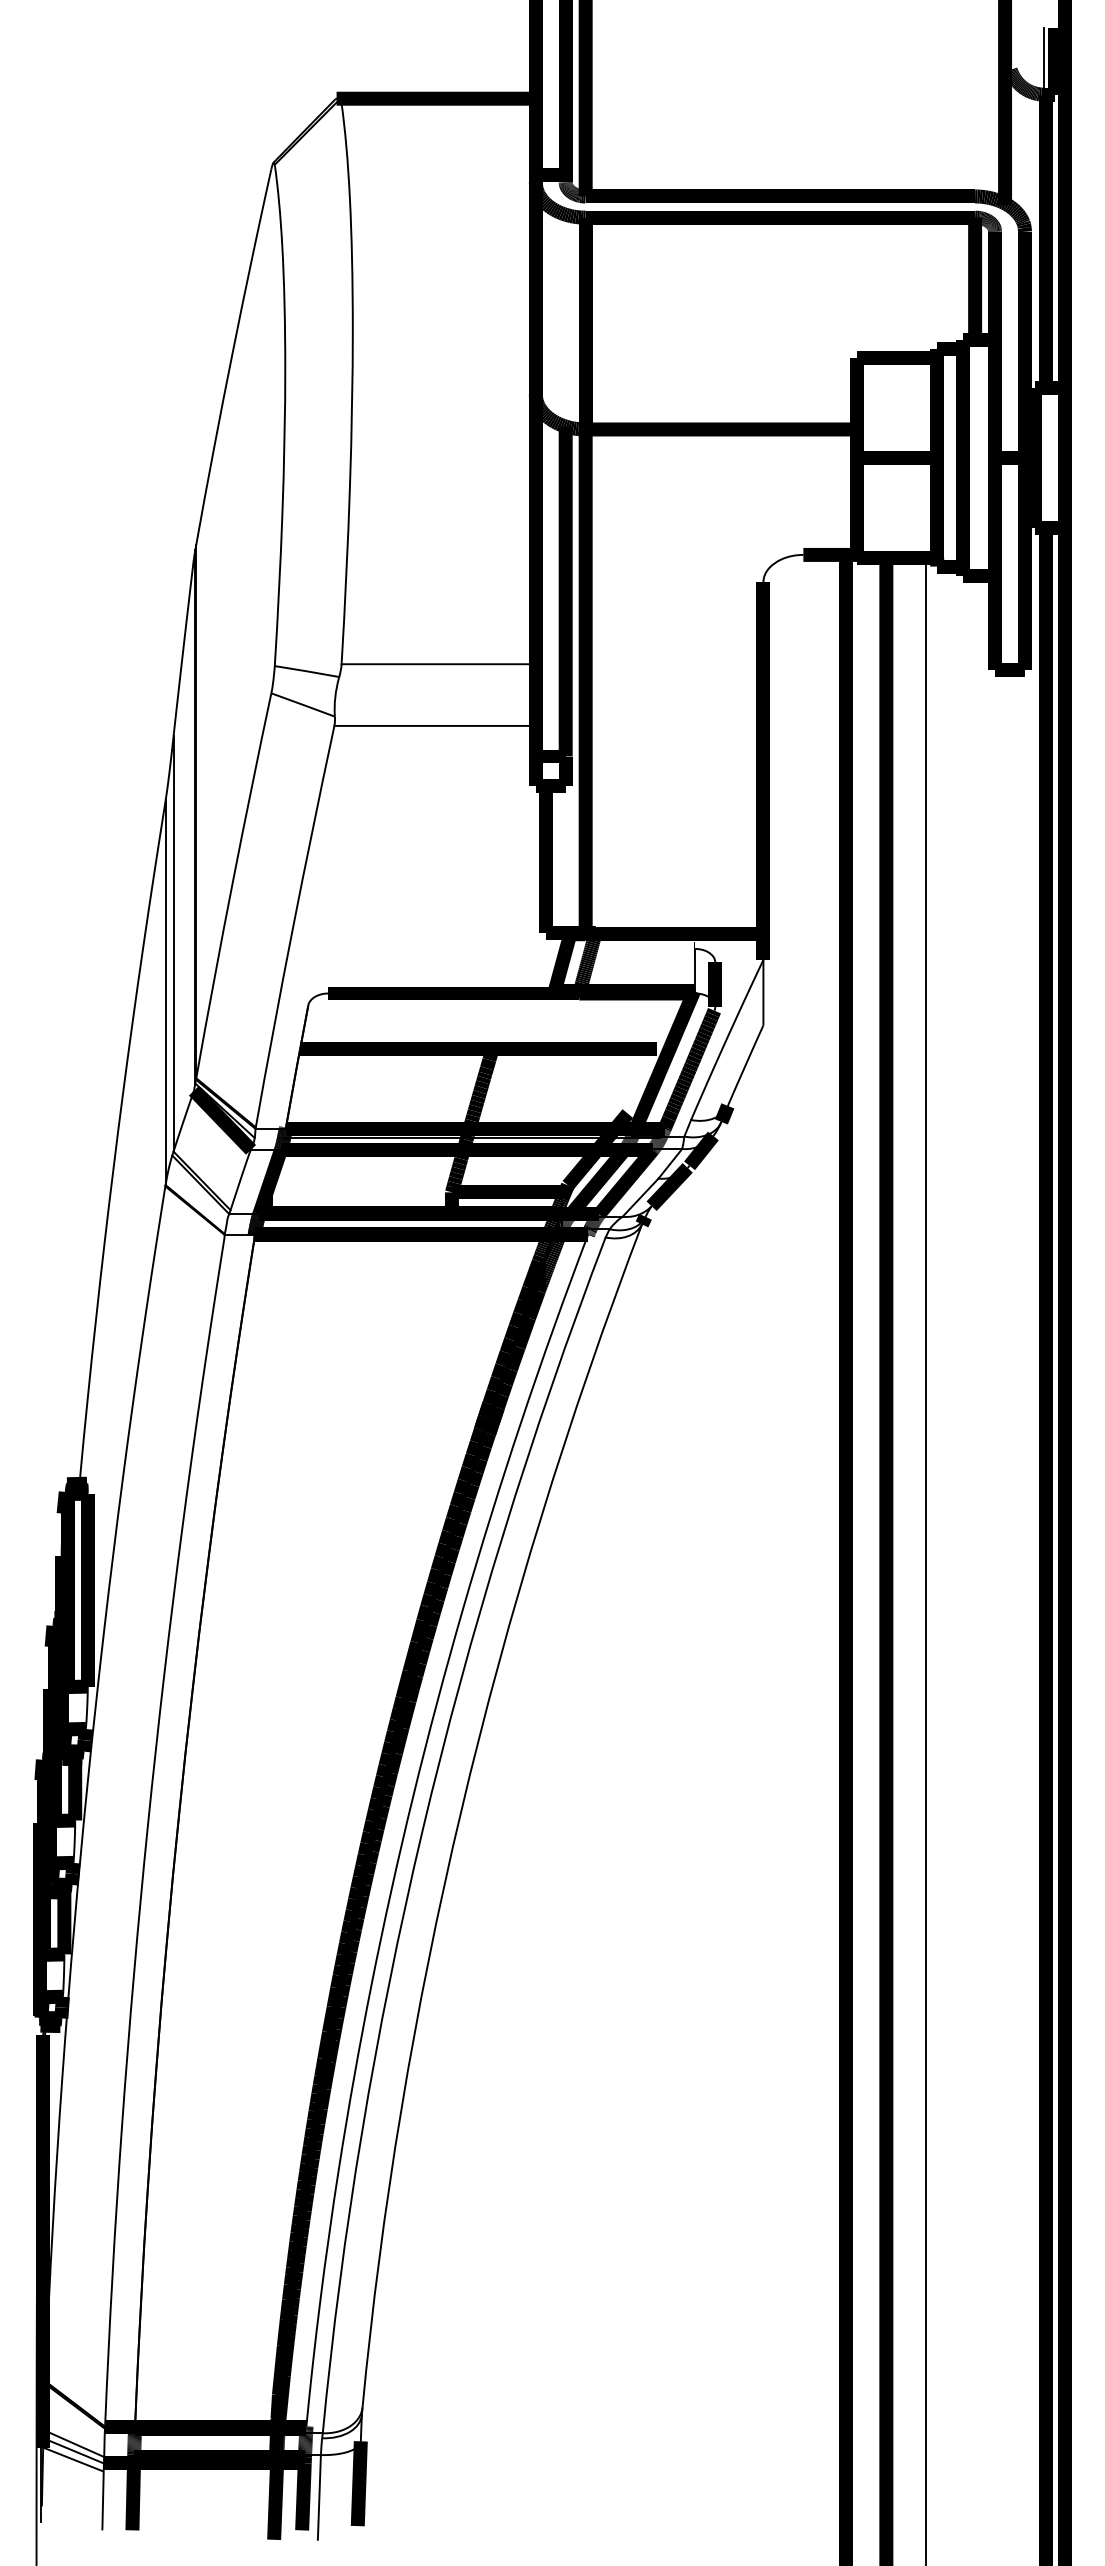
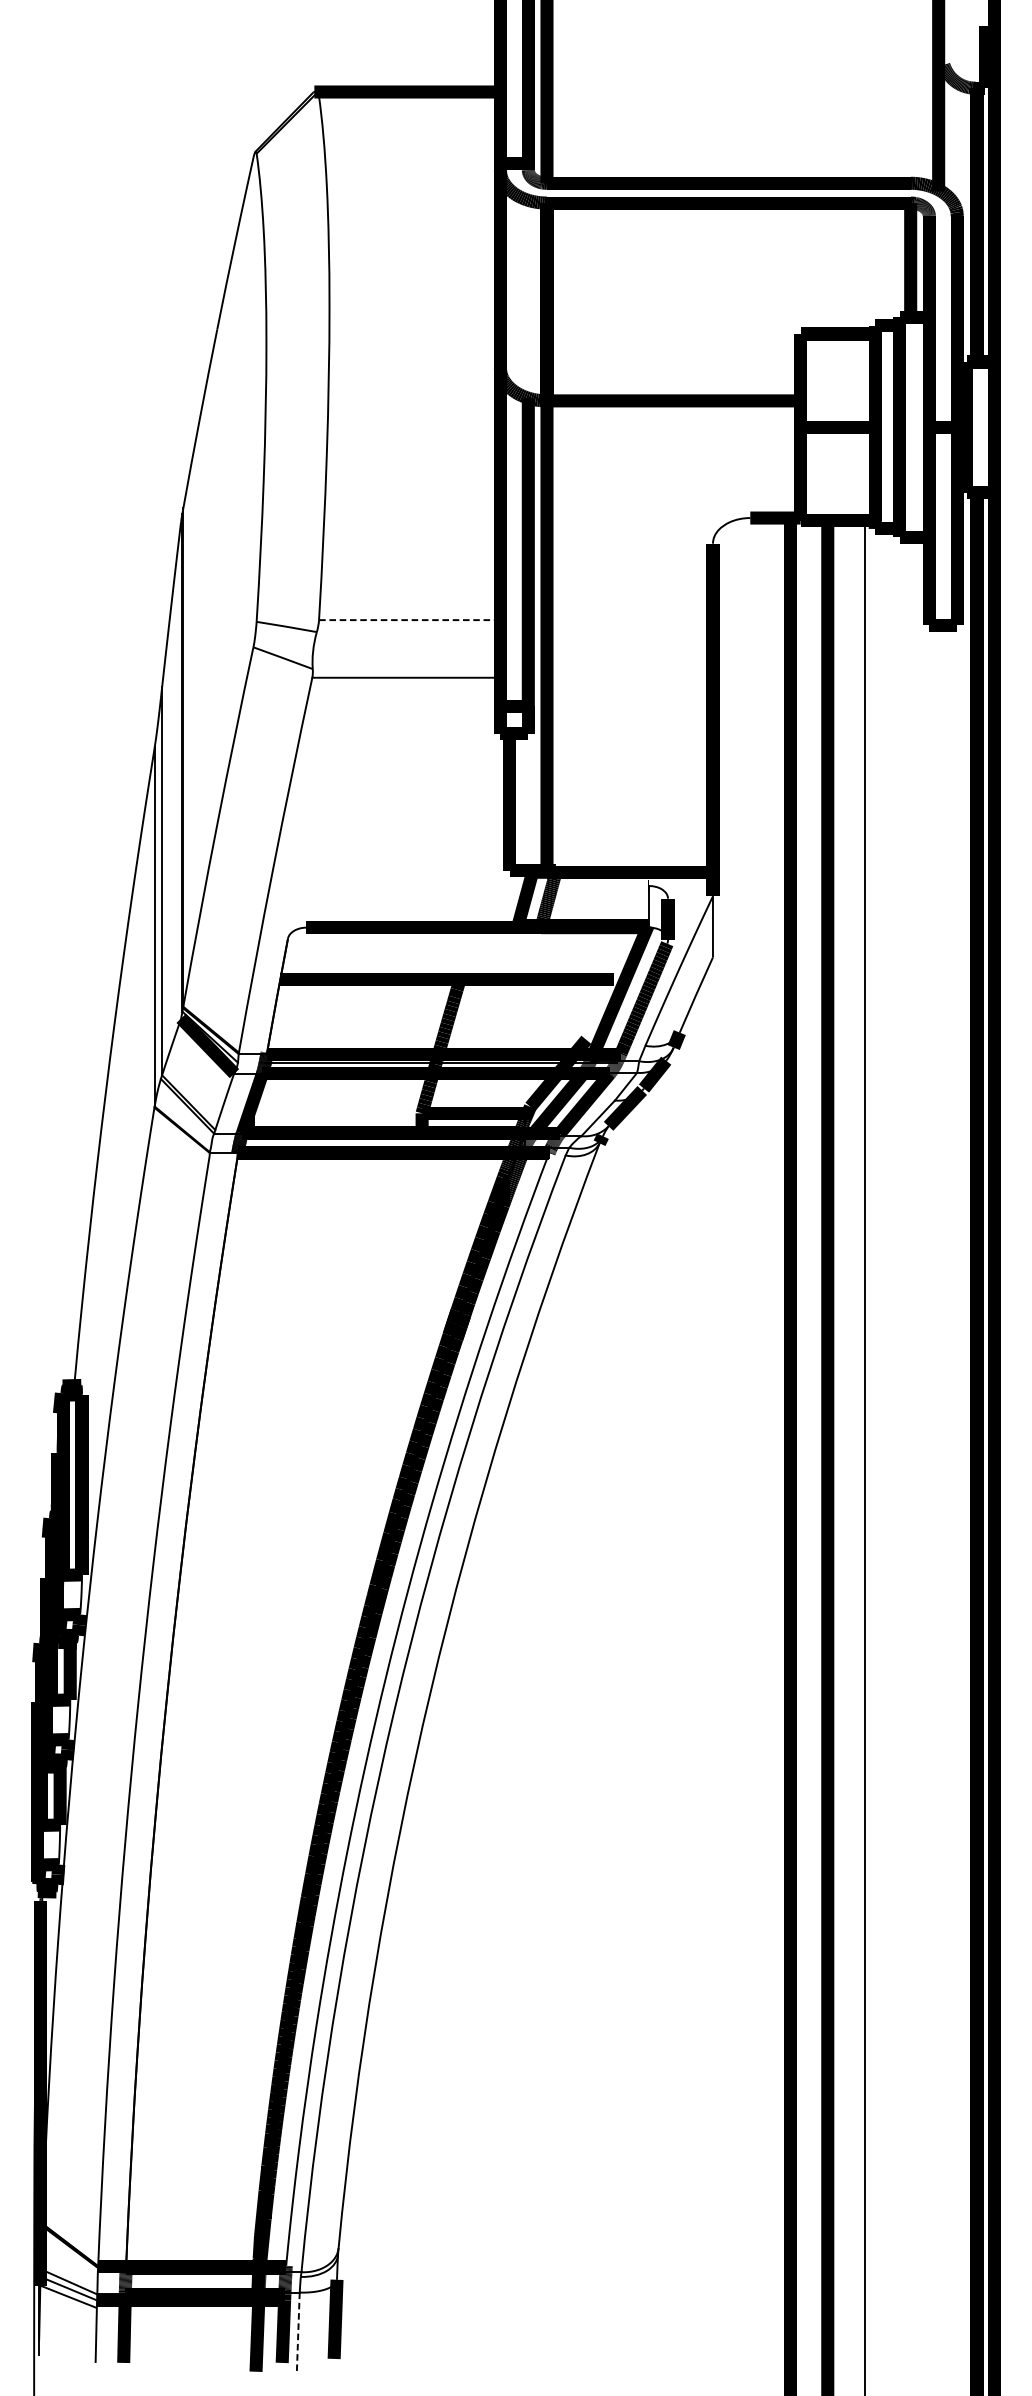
line: (1044, 61) -> (975, 57), removed
line: (438, 664) -> (409, 620), solid -> dashed
line: (319, 2497) -> (298, 2332), solid -> dashed

